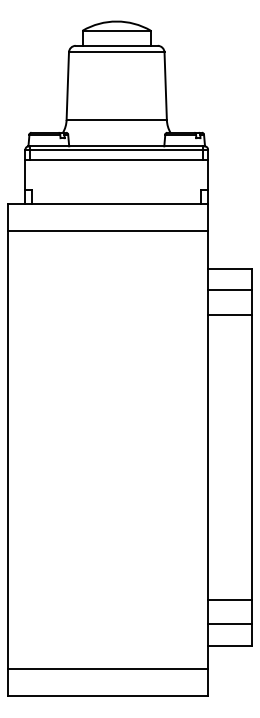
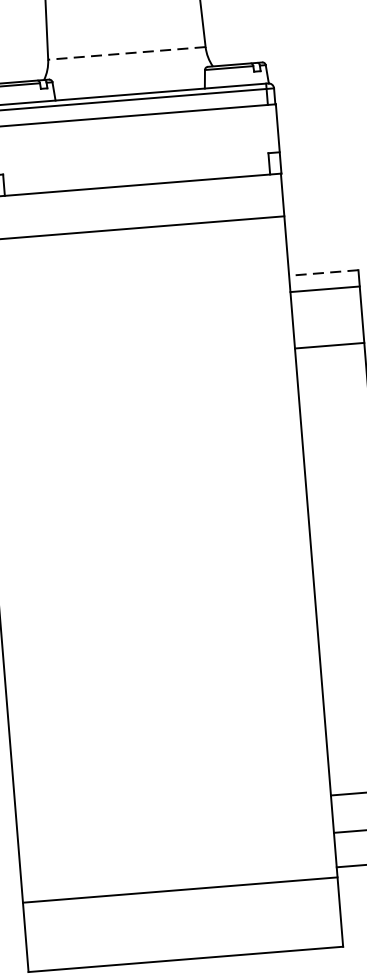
line: (116, 120) -> (126, 54), solid -> dashed
line: (229, 269) -> (322, 273), solid -> dashed
line: (230, 290) -> (325, 289), moved
line: (107, 669) -> (179, 890), moved

